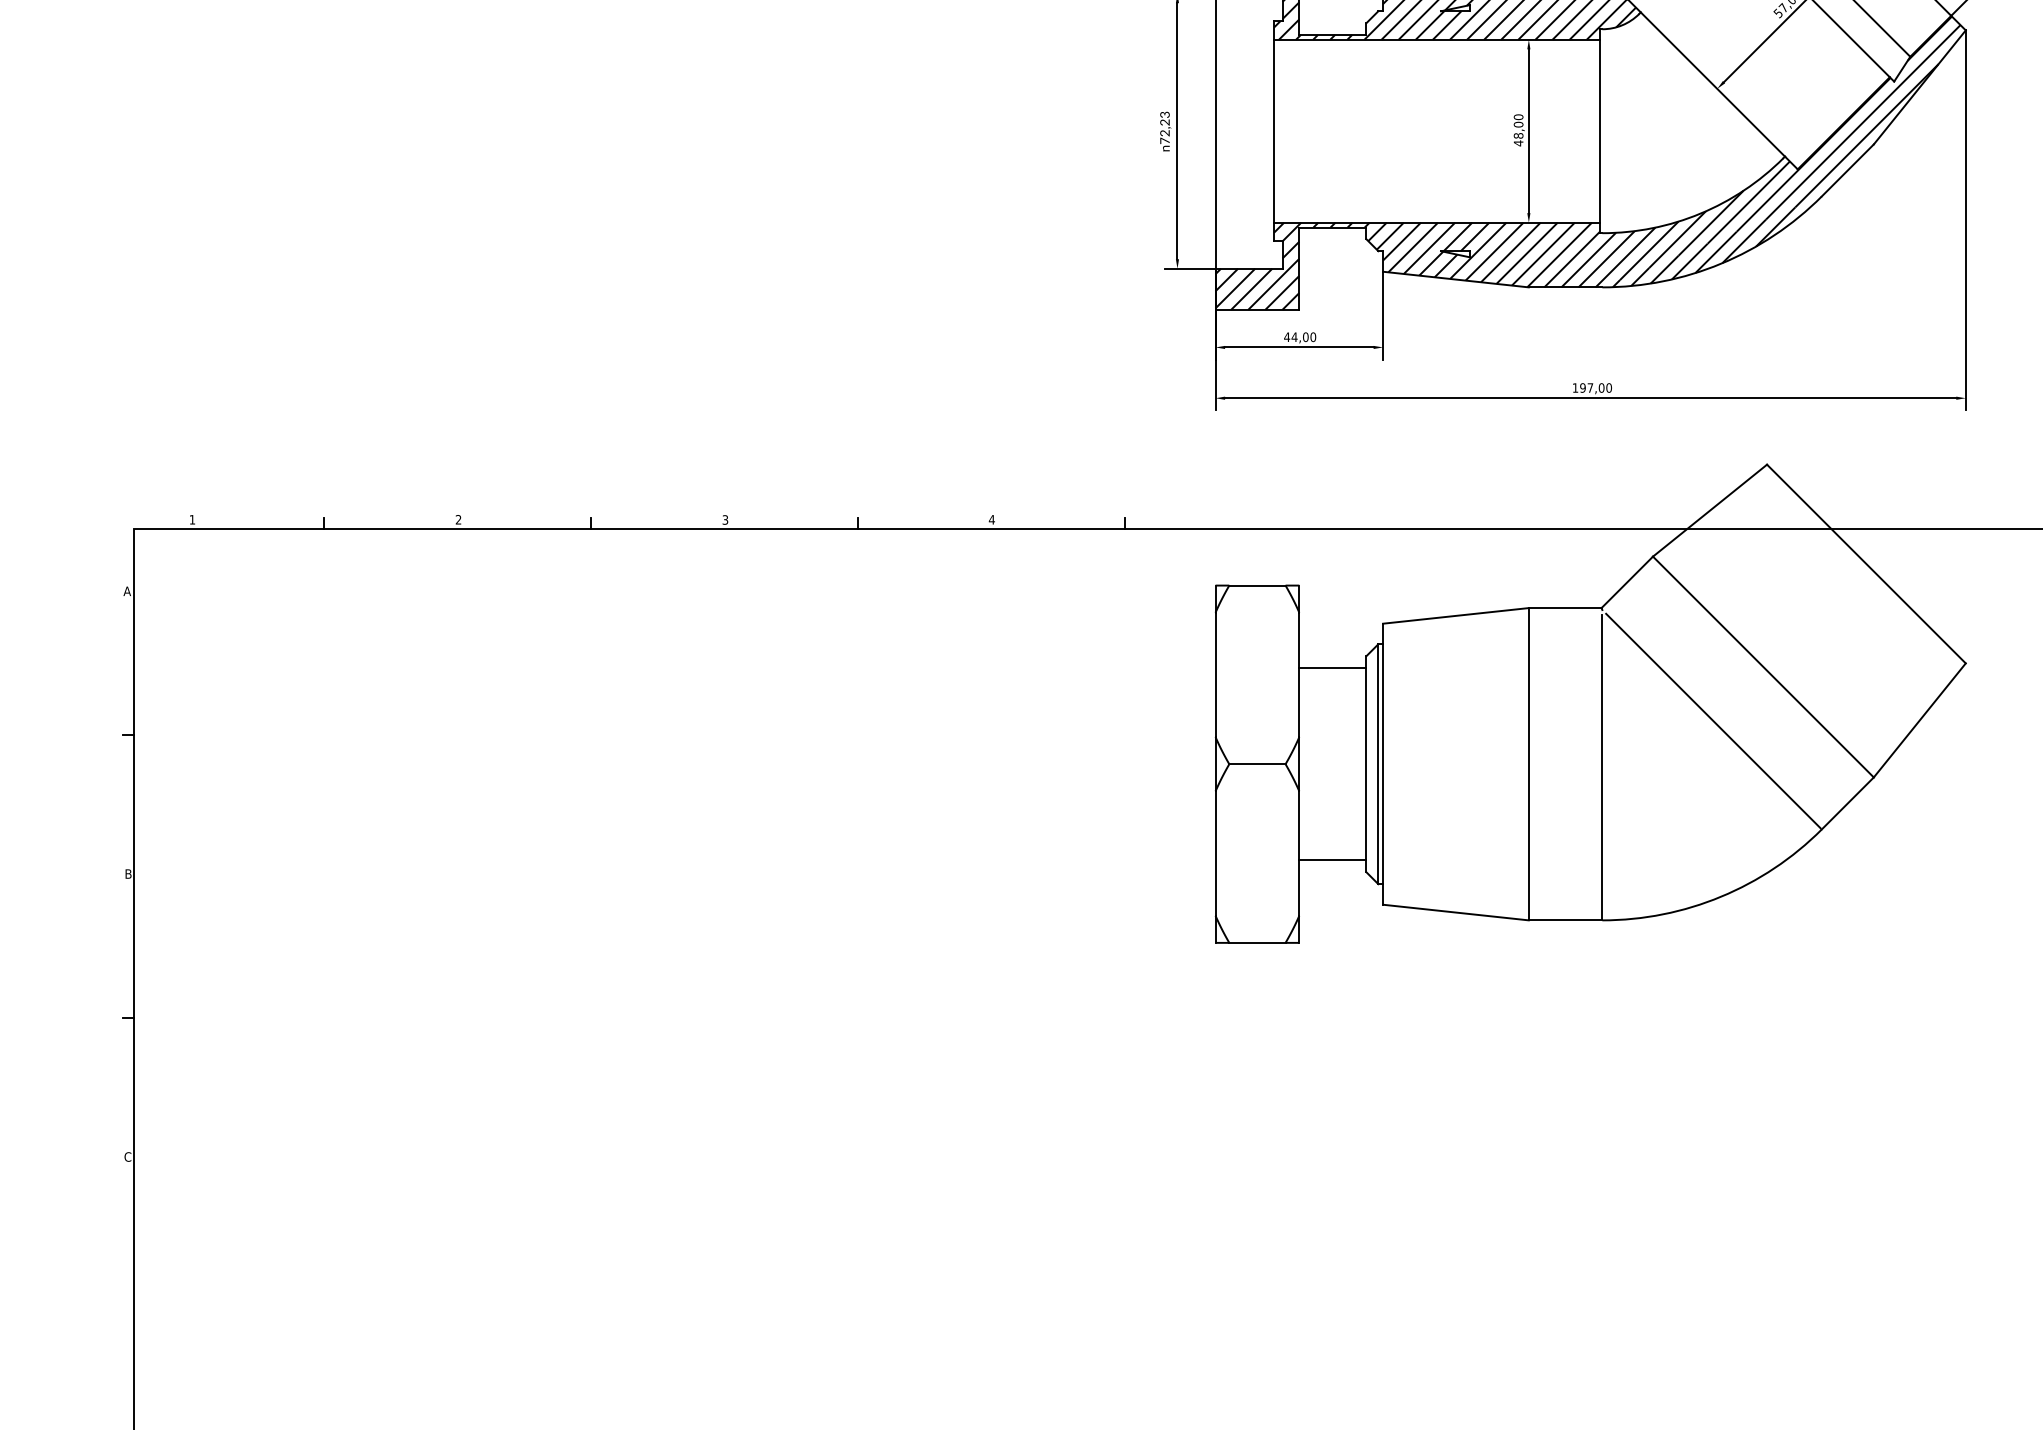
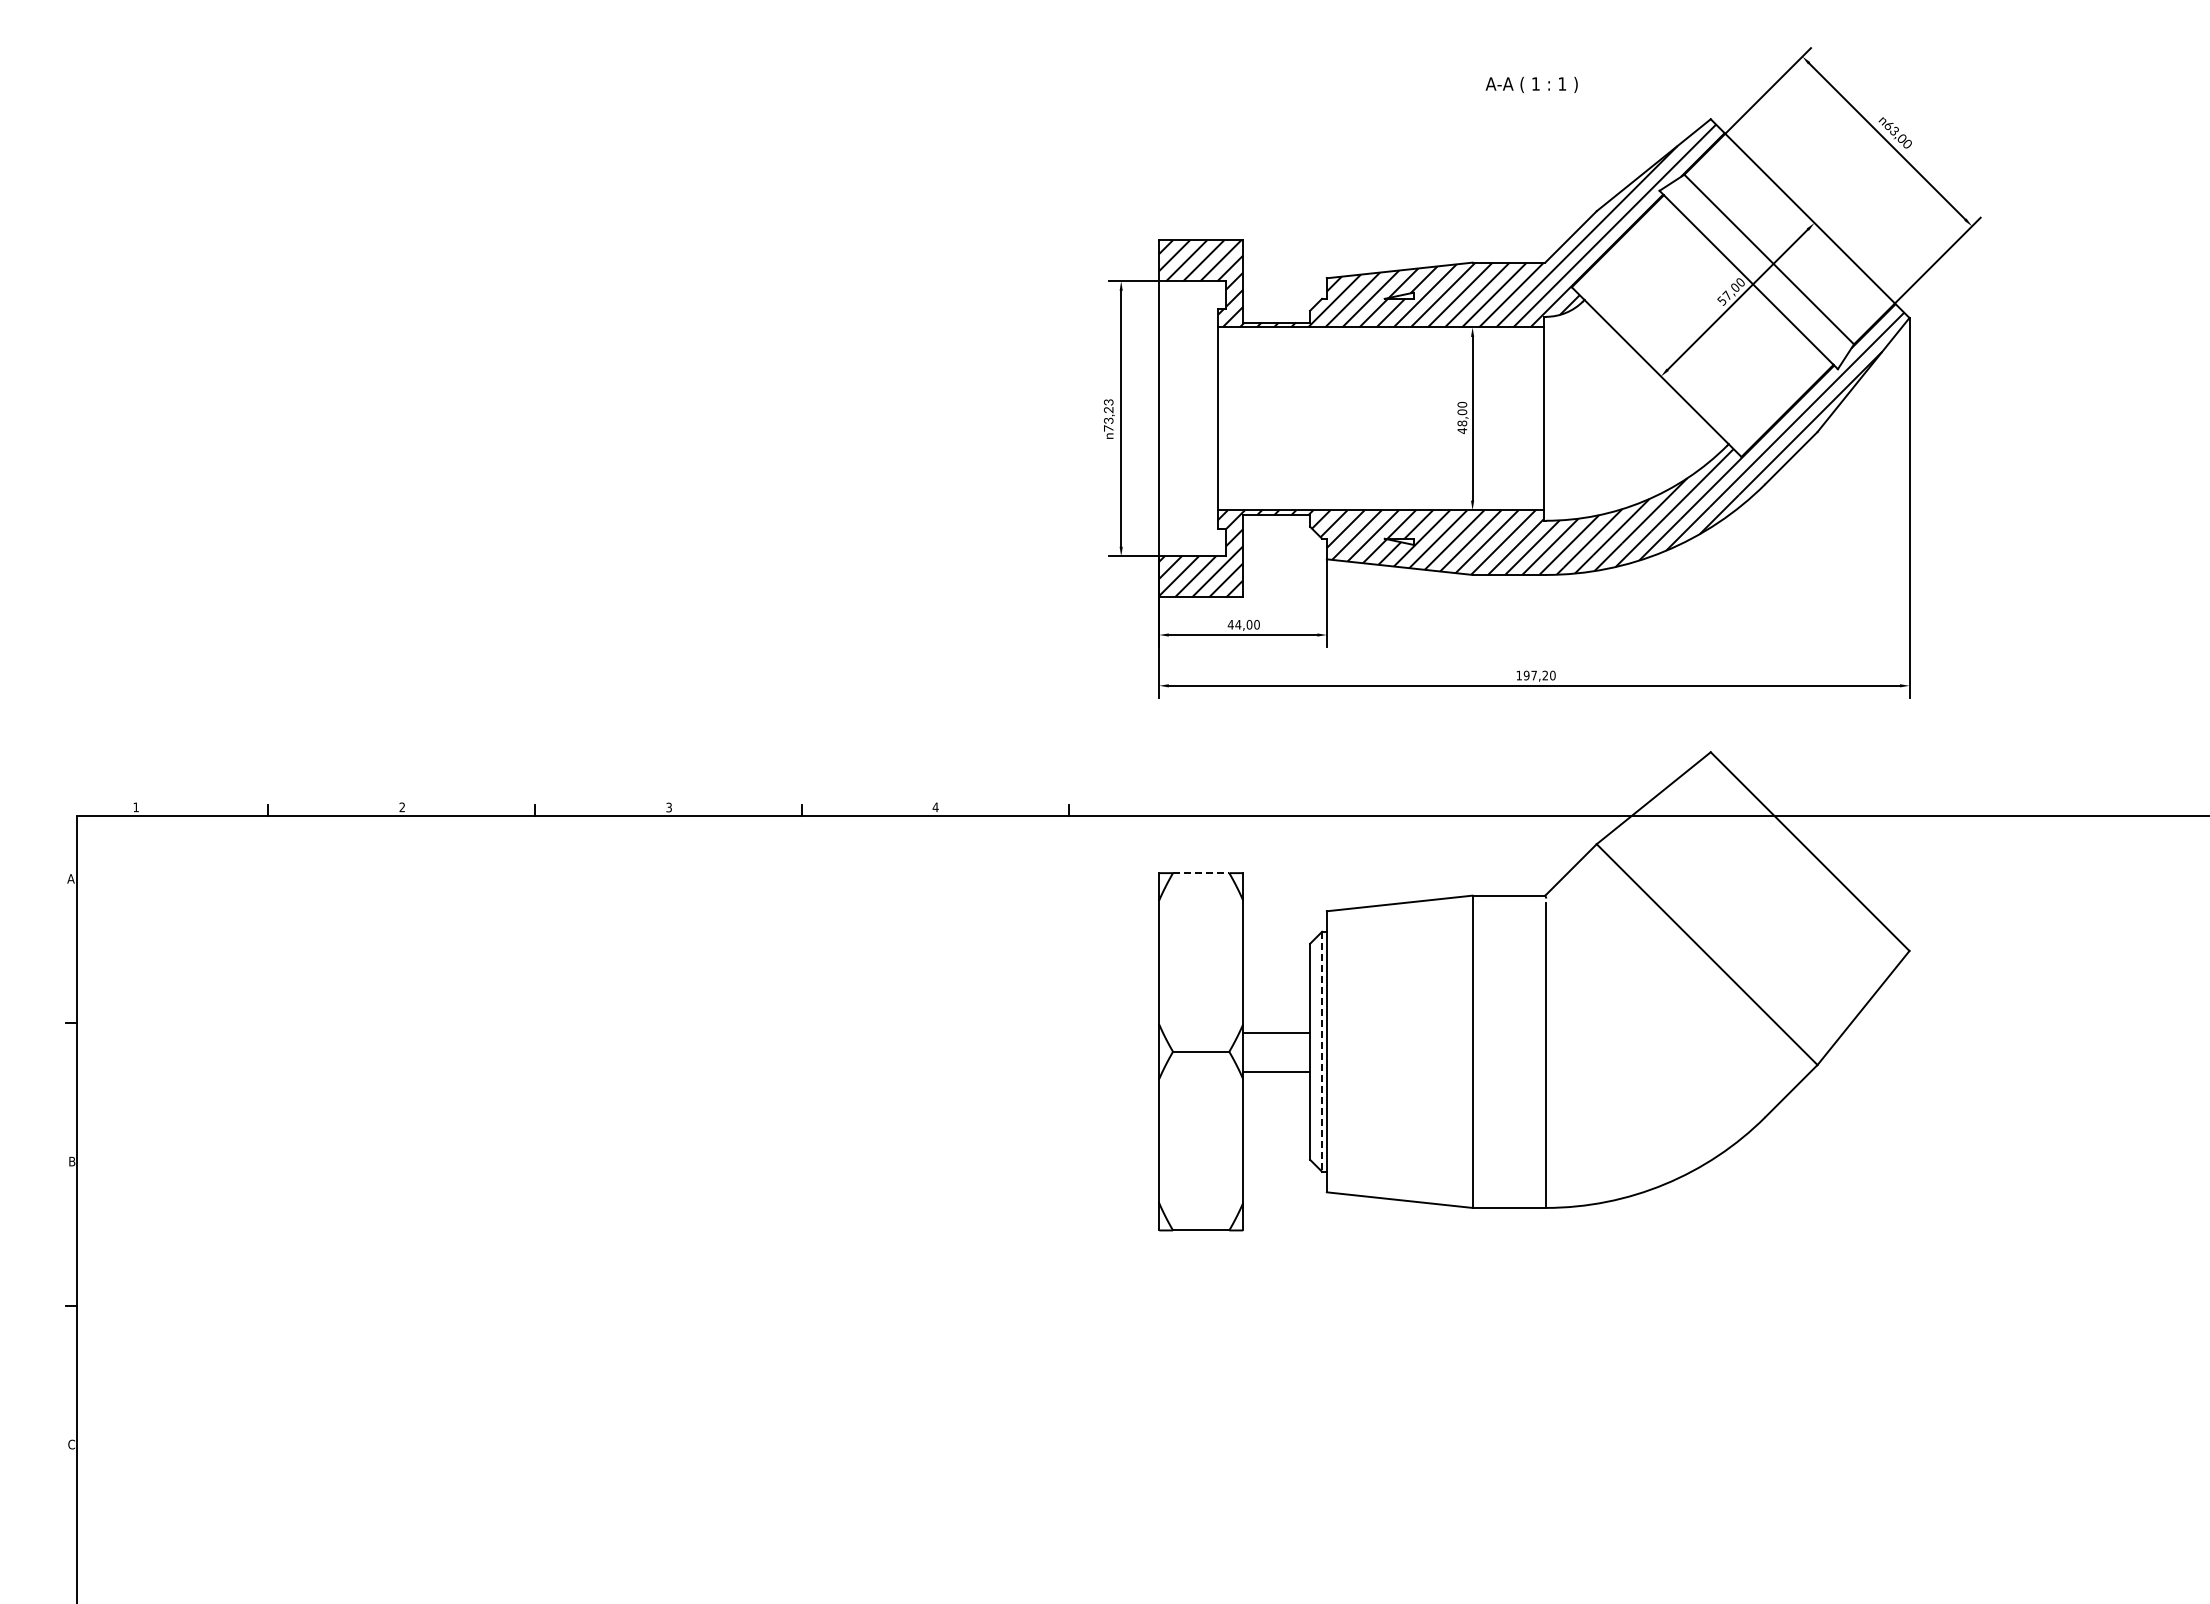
text: (1166, 132) -> (1110, 420), 72,23 -> 73,23
text: (1601, 387) -> (1545, 675), 197,00 -> 197,20
line: (1257, 585) -> (1201, 873), solid -> dashed
line: (1332, 667) -> (1276, 1032), moved
line: (1712, 720) -> (1656, 1008), removed
line: (1378, 763) -> (1322, 1051), solid -> dashed
line: (1332, 860) -> (1276, 1072), moved

